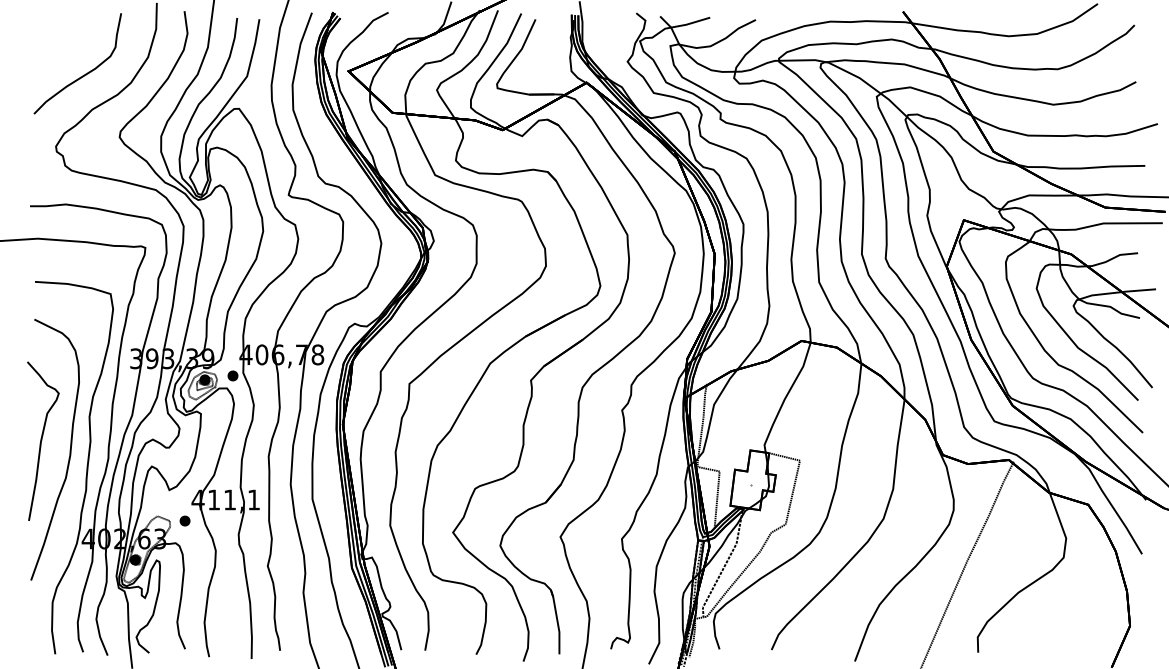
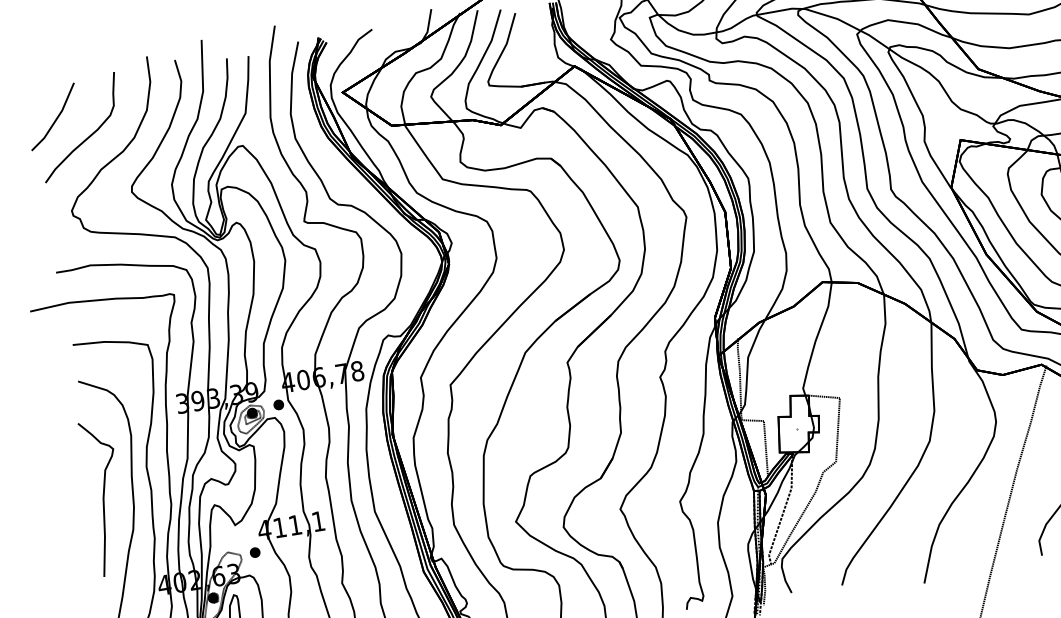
line: (55, 50) -> (56, 118), added

